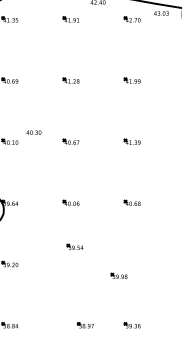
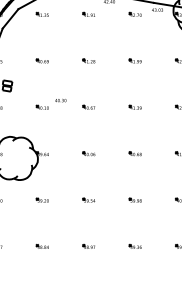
part: (74, 245) -> (88, 199), moved
part: (117, 274) -> (134, 199), moved
part: (84, 323) -> (88, 245), moved

